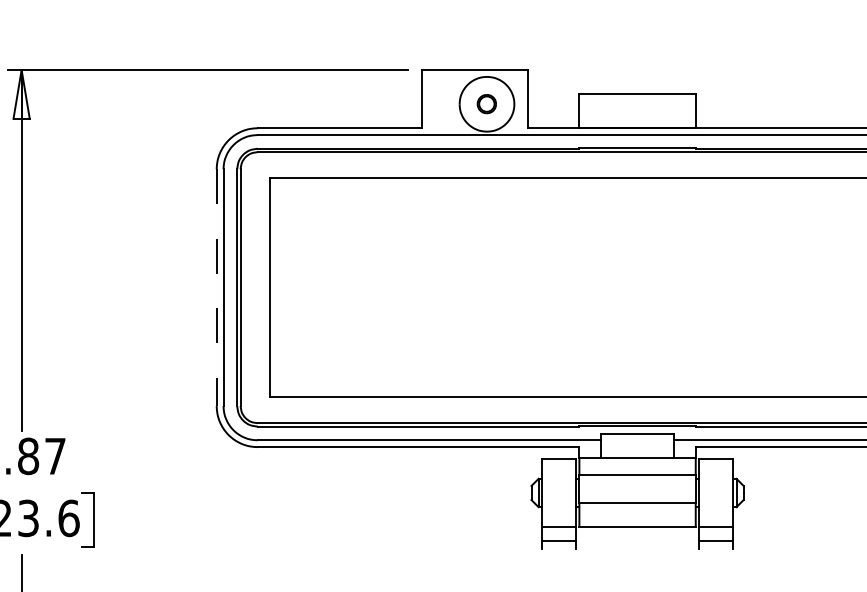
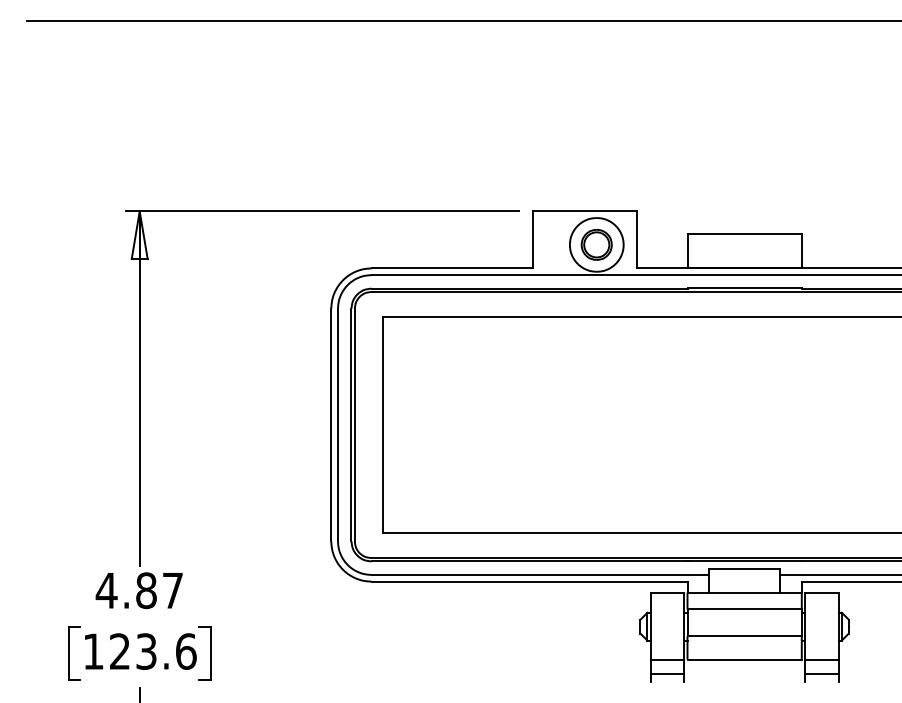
part: (486, 103) -> (596, 244), size x1.67
line: (216, 288) -> (331, 425), dashed -> solid

